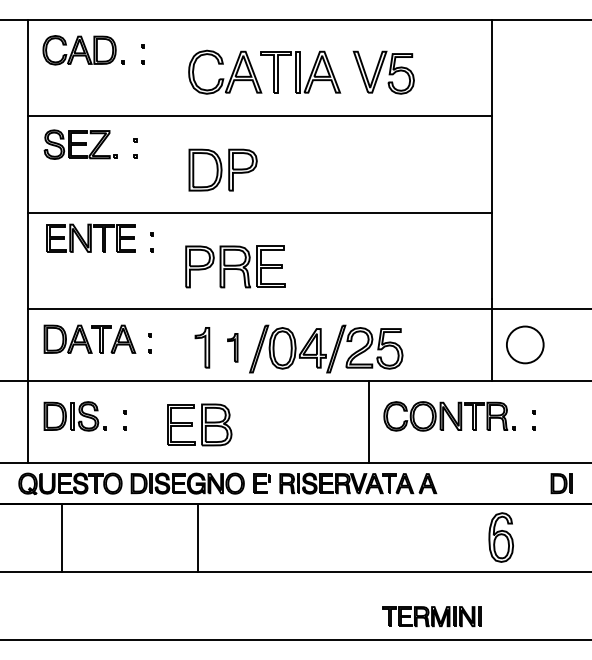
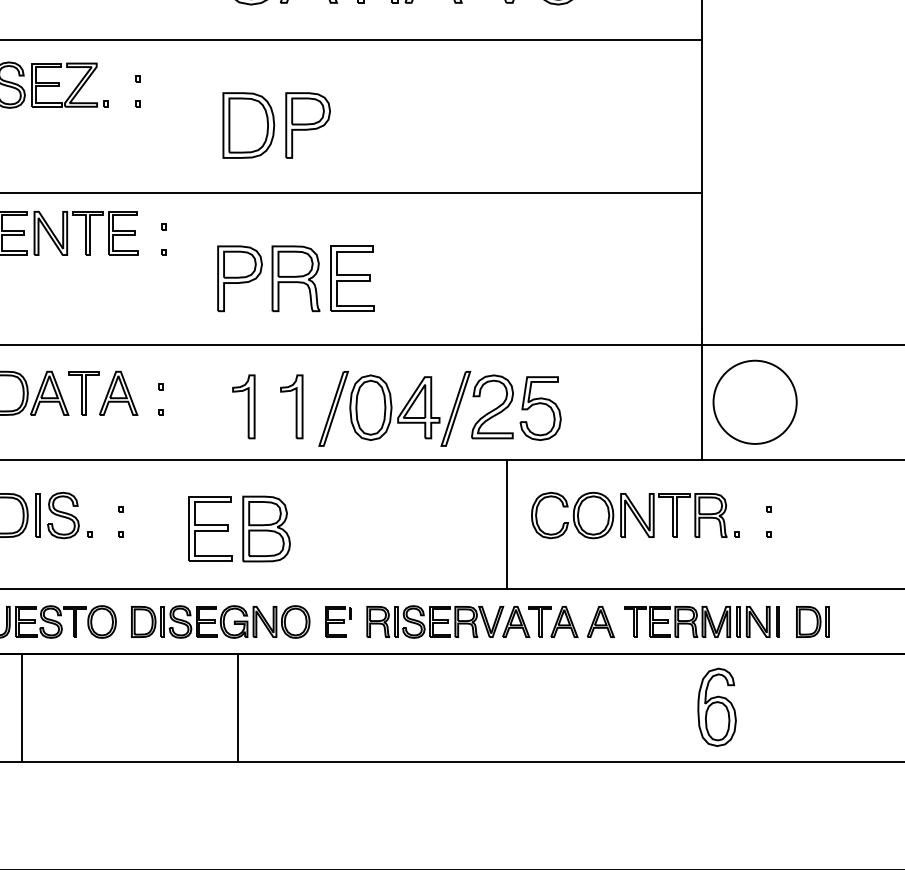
circle: (525, 344) -> (755, 401), size x1.43
part: (232, 347) -> (291, 406), size x1.43
part: (431, 616) -> (701, 621), moved

